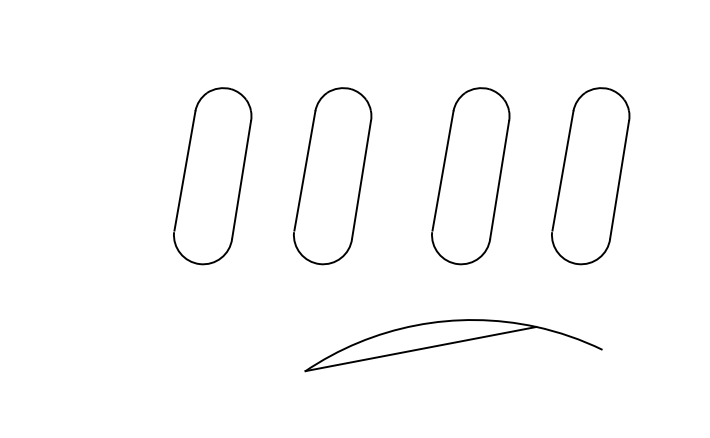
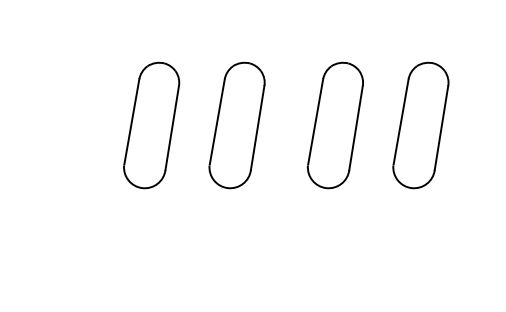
part: (452, 346) -> (322, 246), removed

